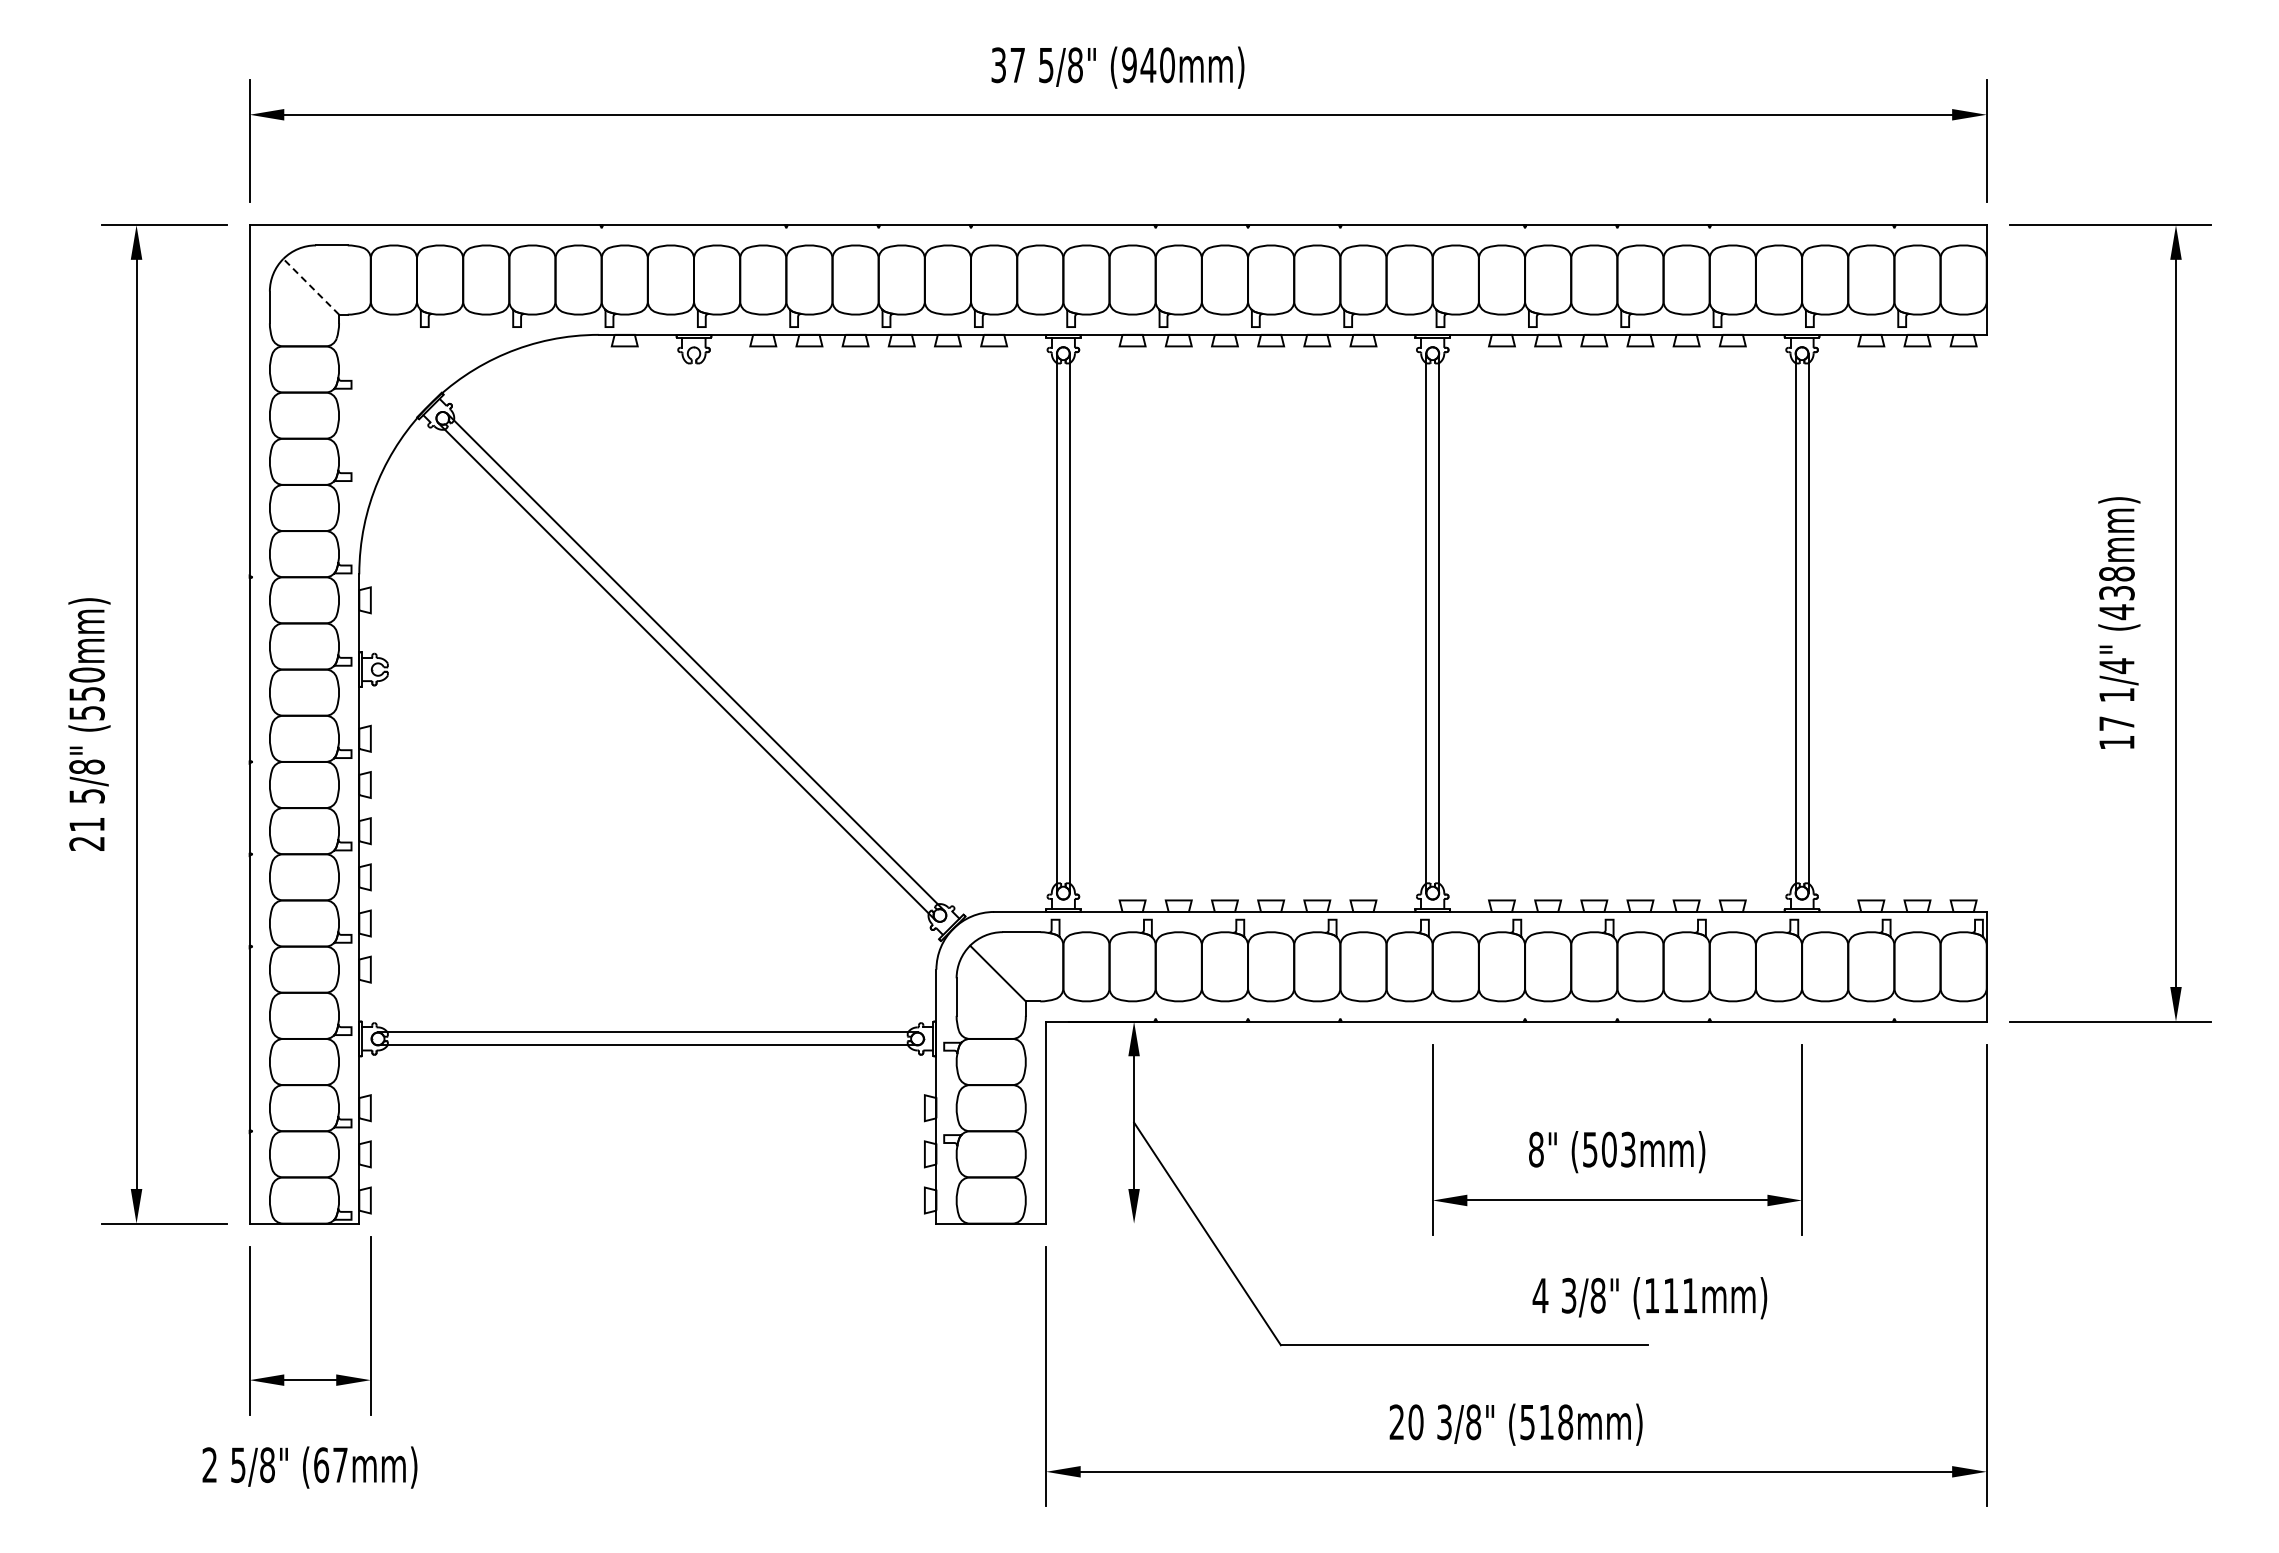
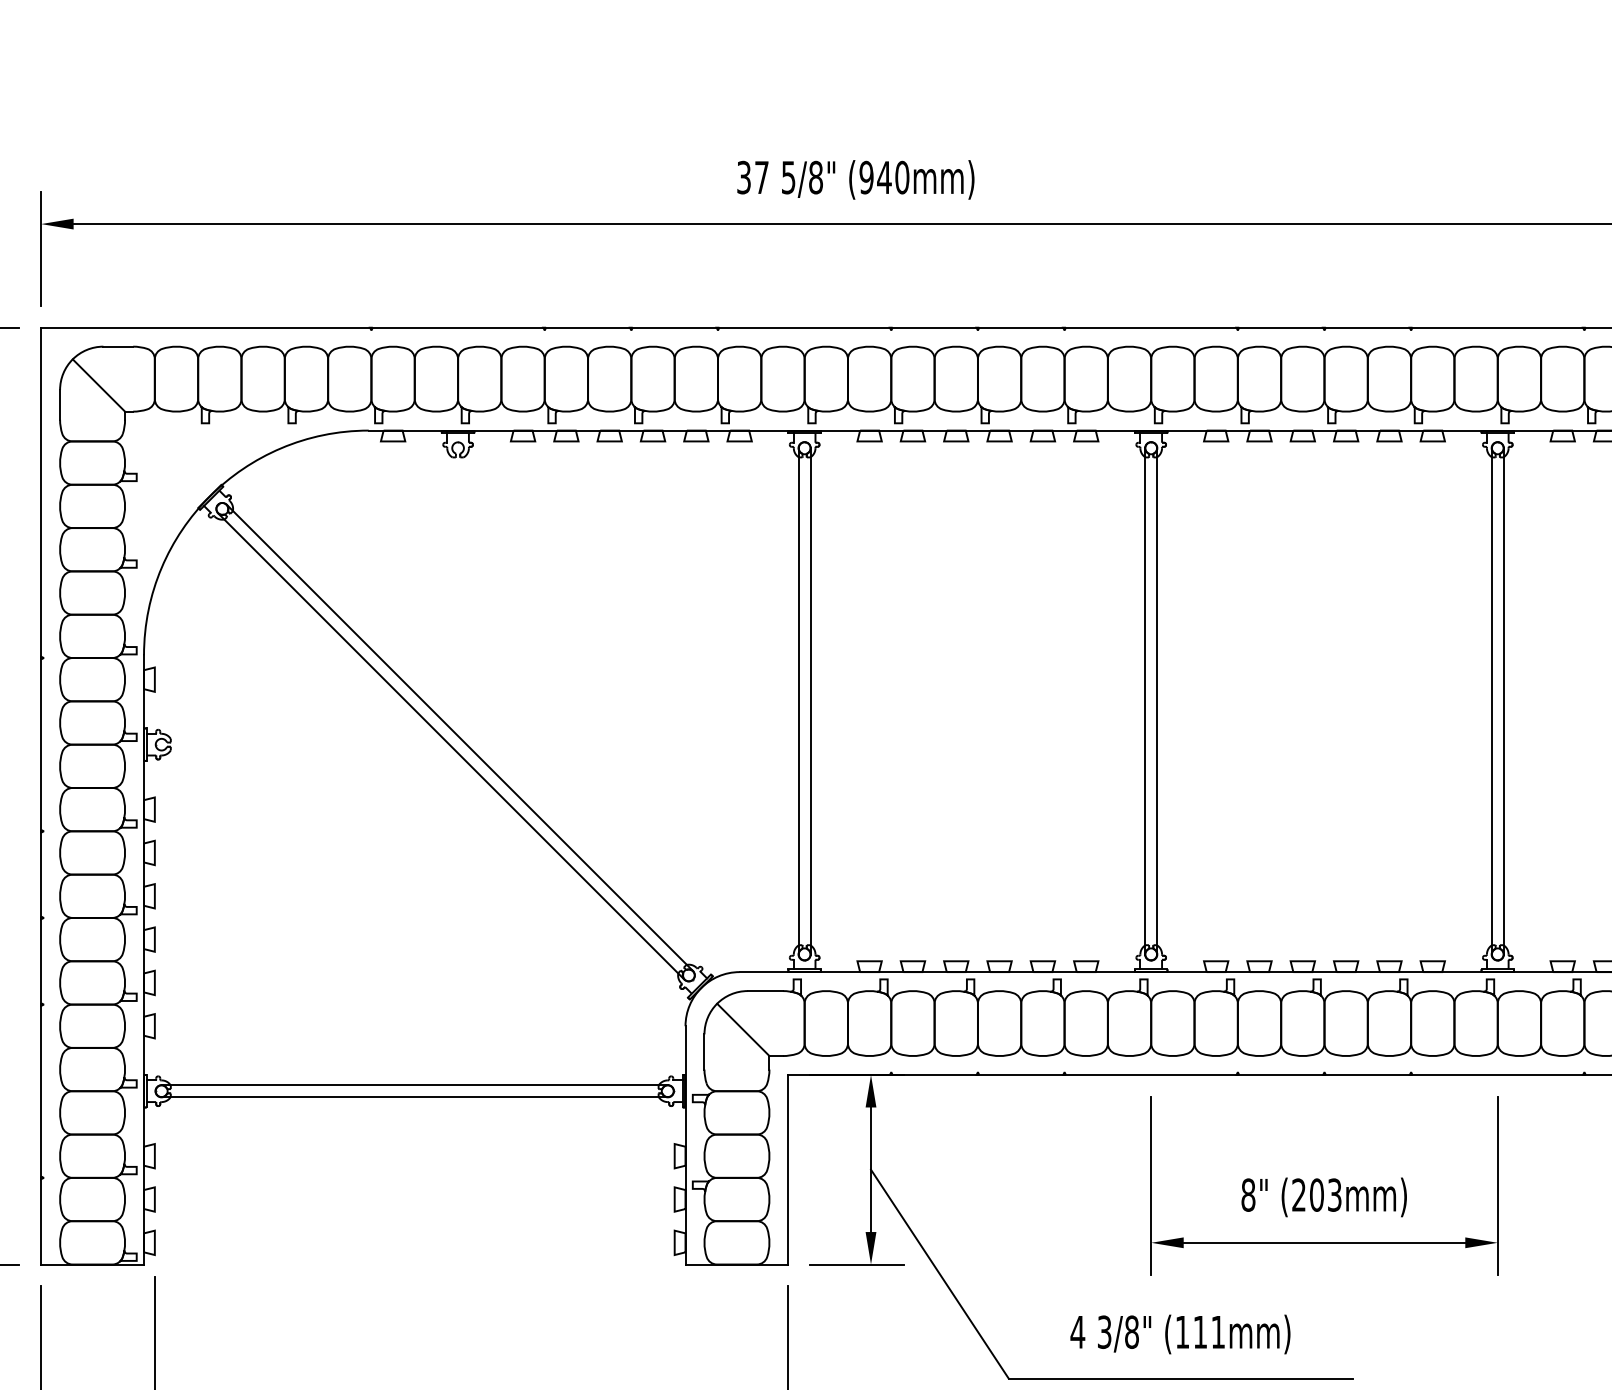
line: (310, 286) -> (98, 385), dashed -> solid
text: (1590, 1149) -> (1299, 1194), (503mm) -> (203mm)
line: (1118, 1223) -> (856, 1264), added
text: (1649, 1298) -> (1180, 1334), moved

